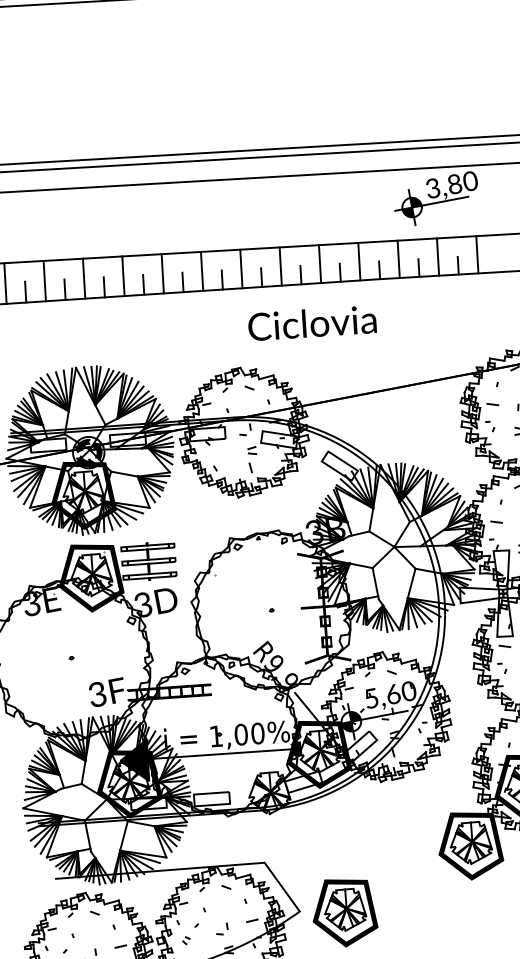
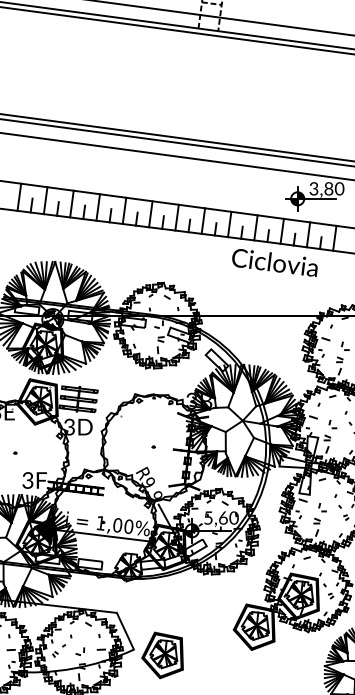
text: (311, 323) -> (274, 262), moved

